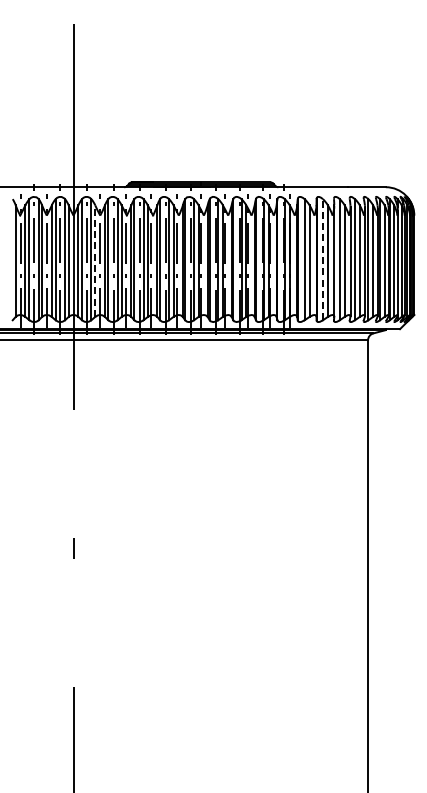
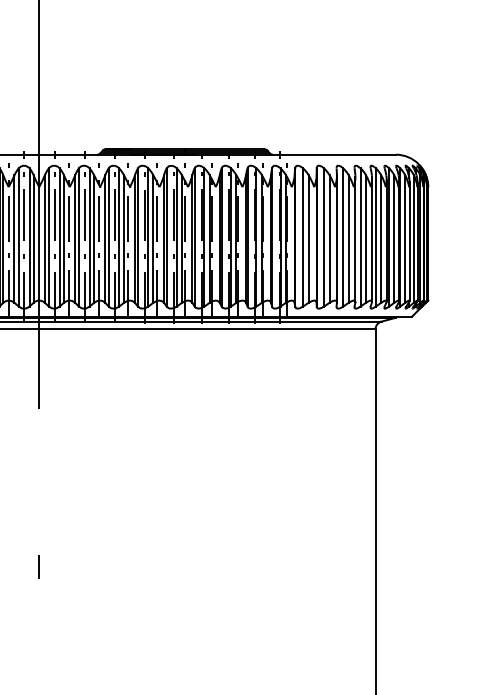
line: (322, 259) -> (323, 237), dashed -> solid
line: (95, 261) -> (64, 239), dashed -> solid

